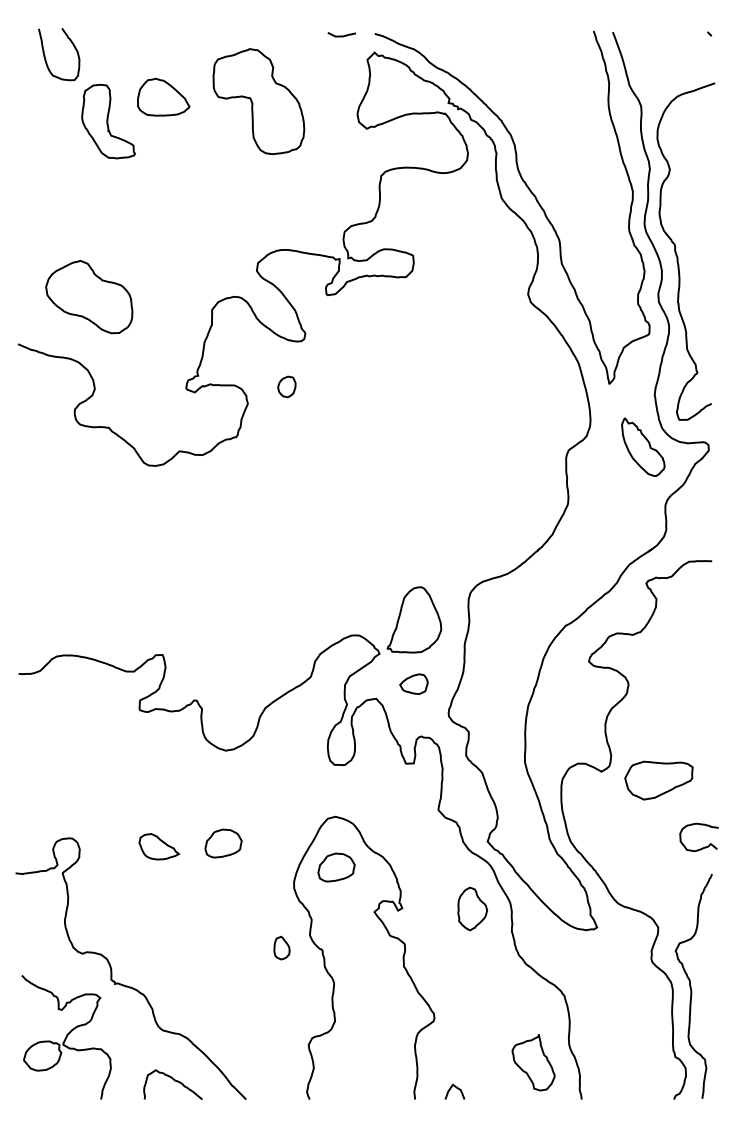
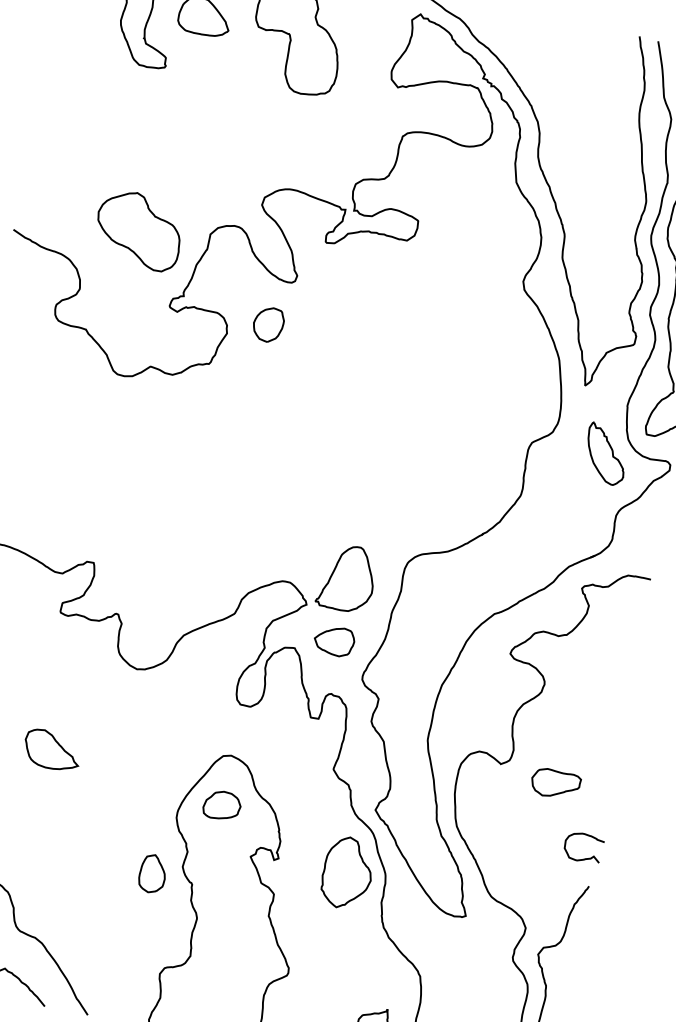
part: (89, 296) -> (139, 229), moved
part: (286, 386) -> (268, 324), size x1.67
part: (413, 684) -> (333, 641), size x1.43
part: (659, 780) -> (556, 784), size x0.71
part: (223, 843) -> (116, 759), removed
part: (159, 846) -> (52, 750), size x1.43
part: (472, 908) -> (347, 872), size x1.67
part: (281, 947) -> (152, 873), size x1.67

